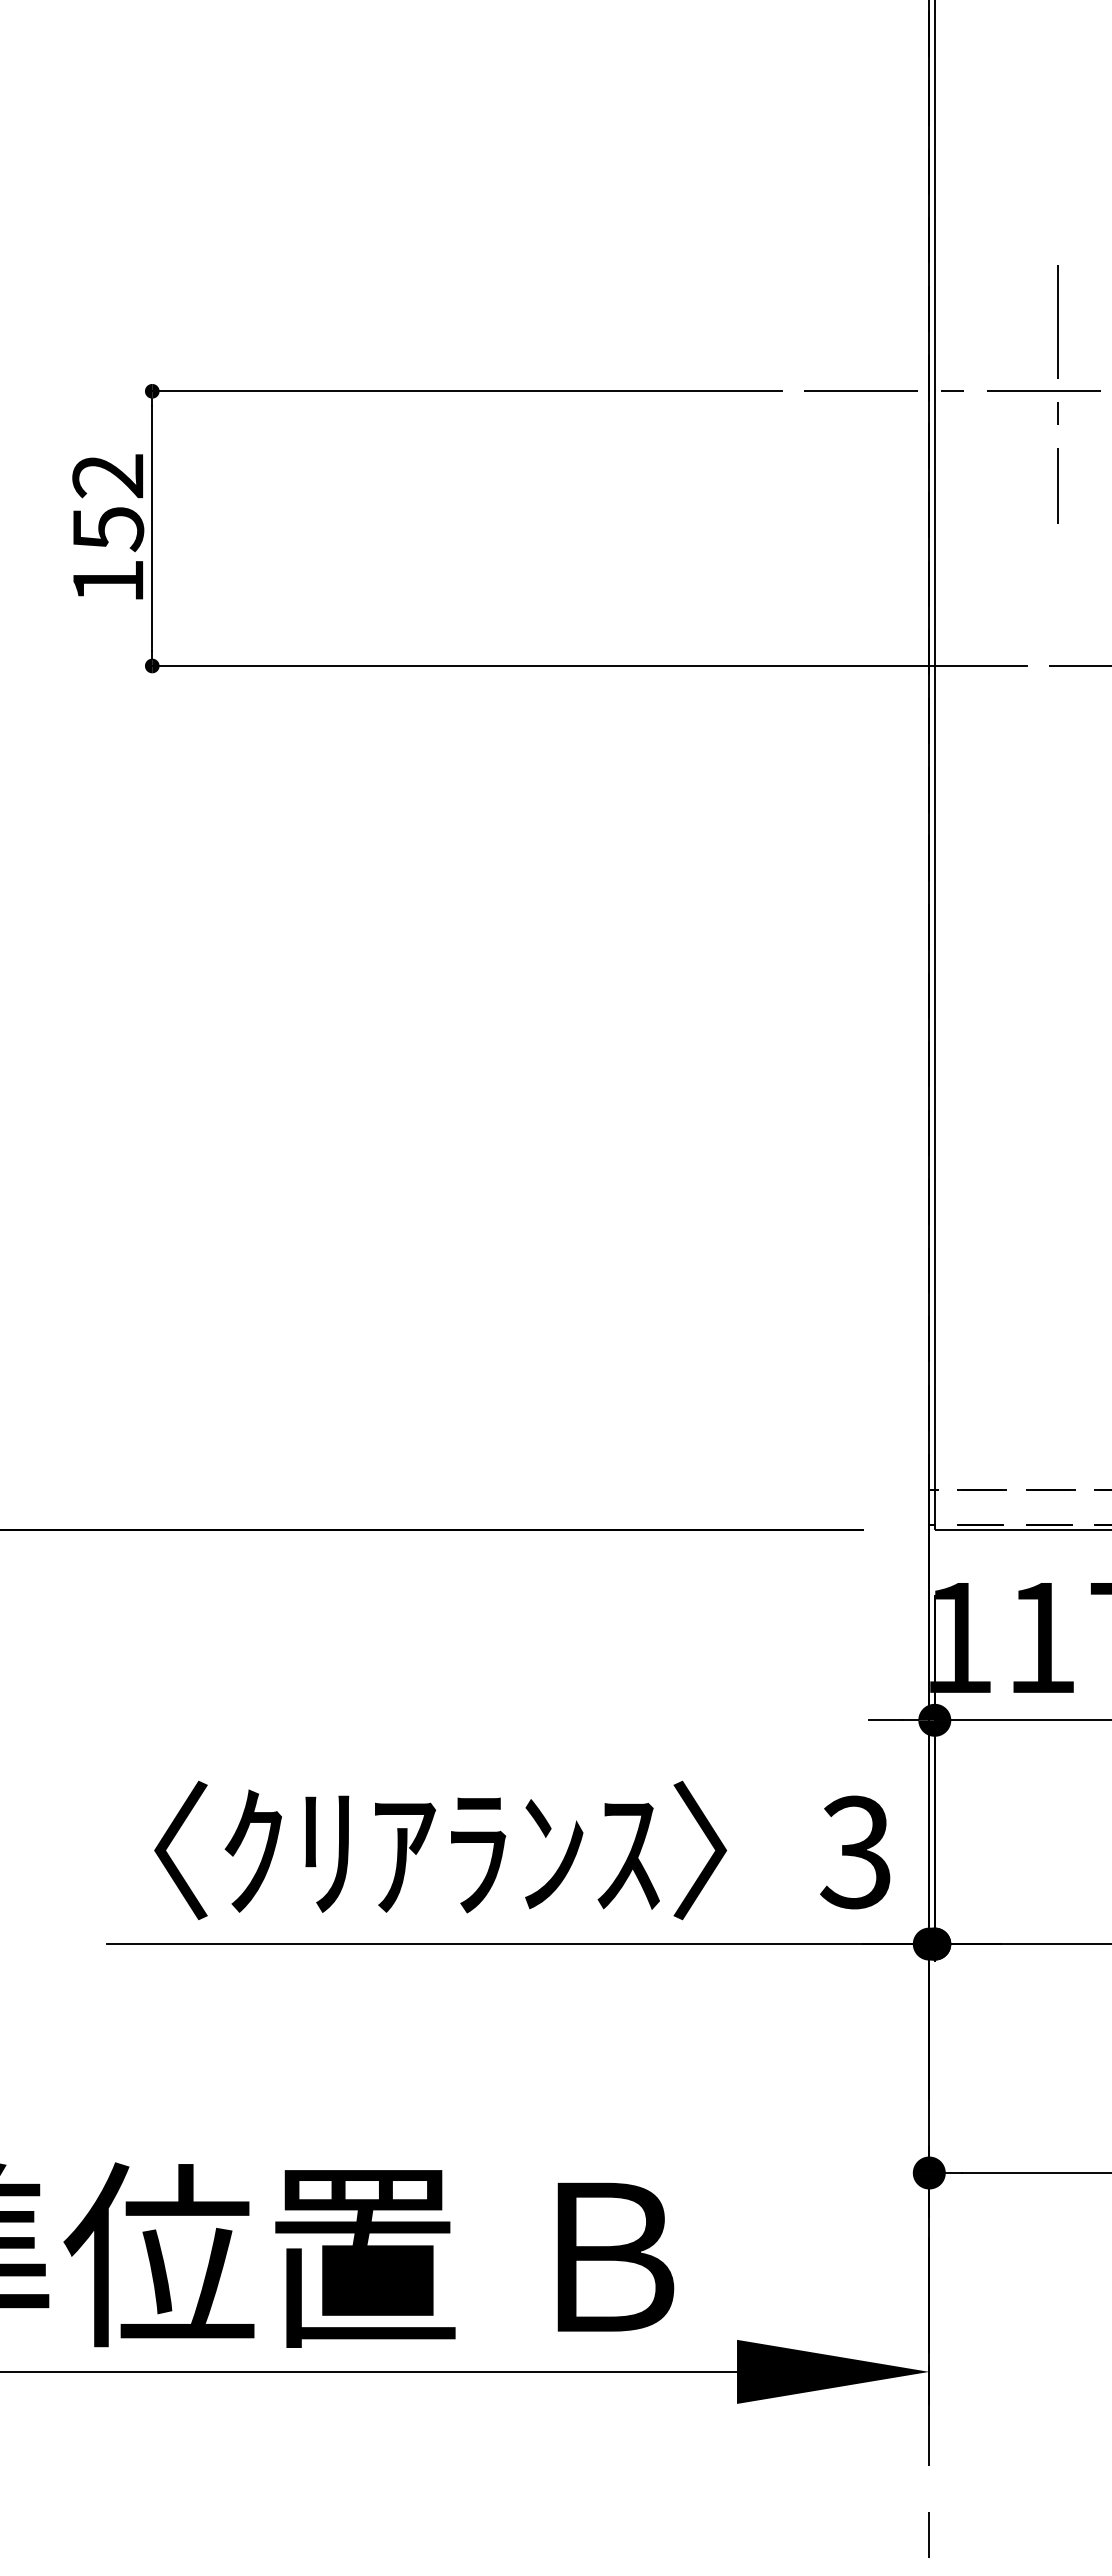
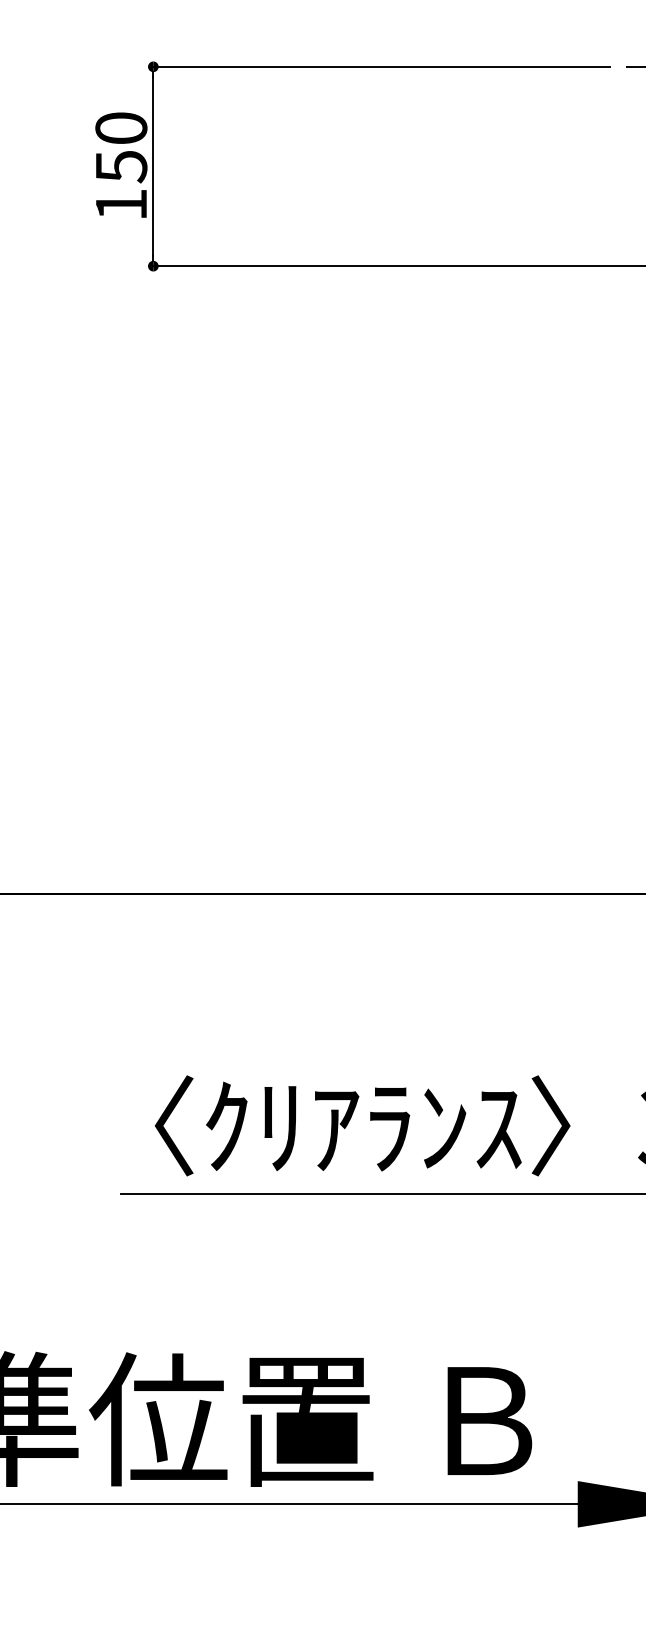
text: (108, 476) -> (121, 128), 152 -> 150

